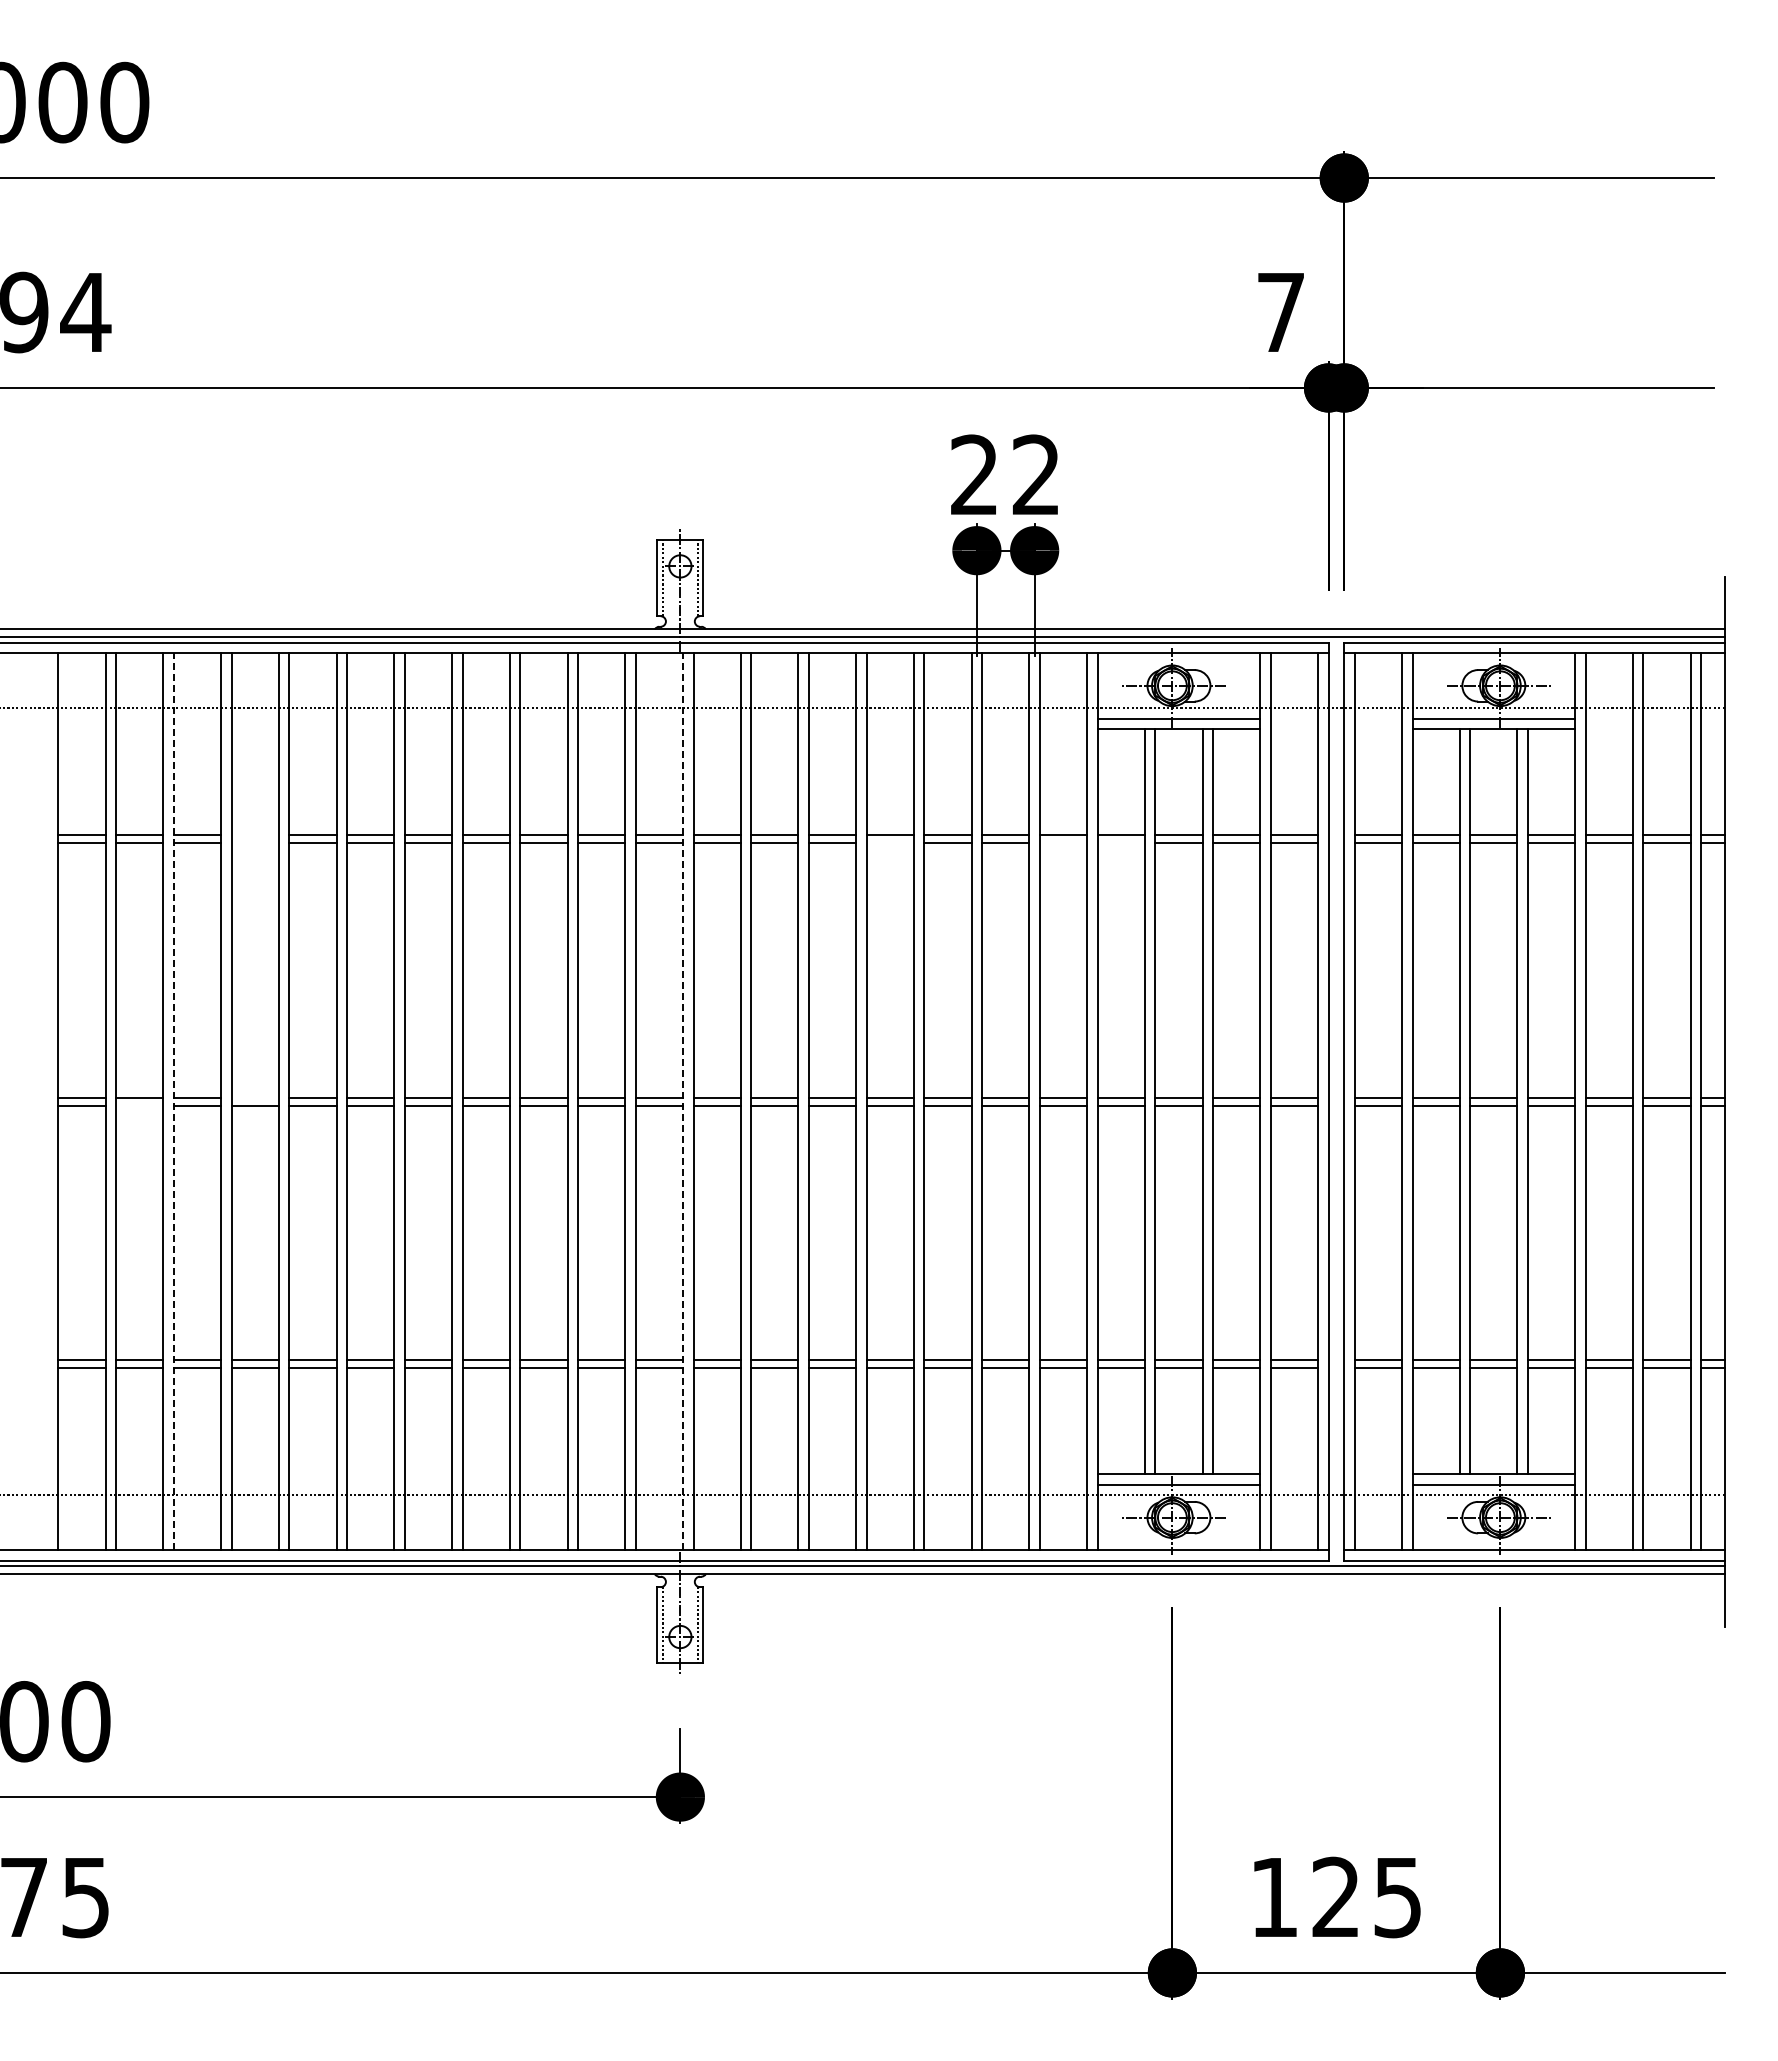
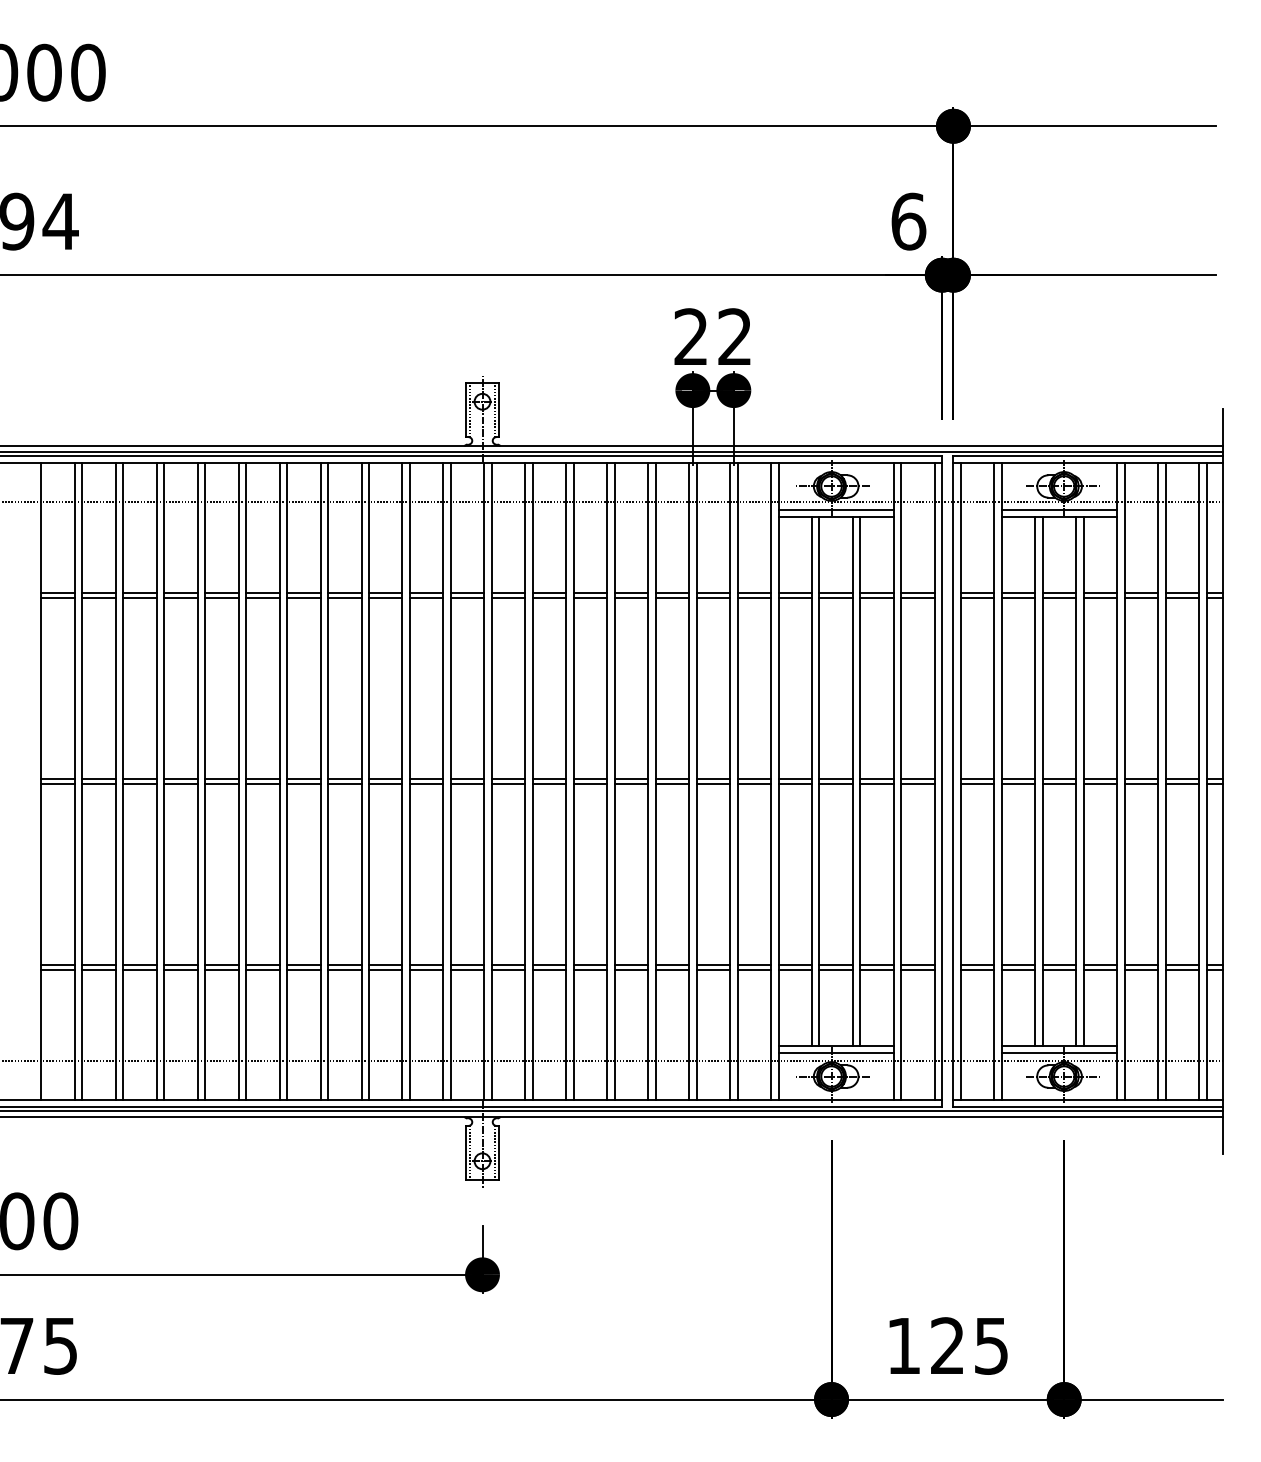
text: (1281, 312) -> (908, 221), 7 -> 6
line: (254, 835) -> (180, 592), added
line: (254, 843) -> (180, 598), added
line: (889, 843) -> (630, 598), added
line: (1063, 843) -> (754, 598), added
line: (1120, 843) -> (794, 598), added
line: (254, 1097) -> (180, 778), added
line: (173, 1101) -> (122, 781), dashed -> solid
line: (683, 1101) -> (484, 781), dashed -> solid
line: (139, 1105) -> (98, 784), added

